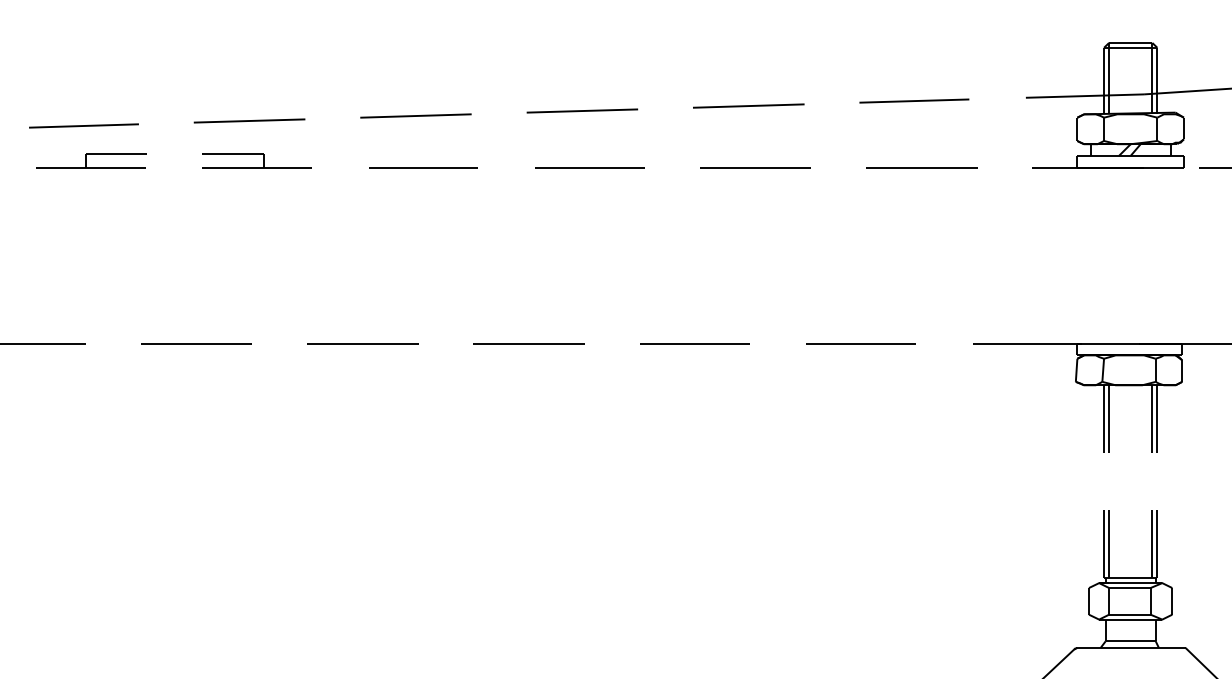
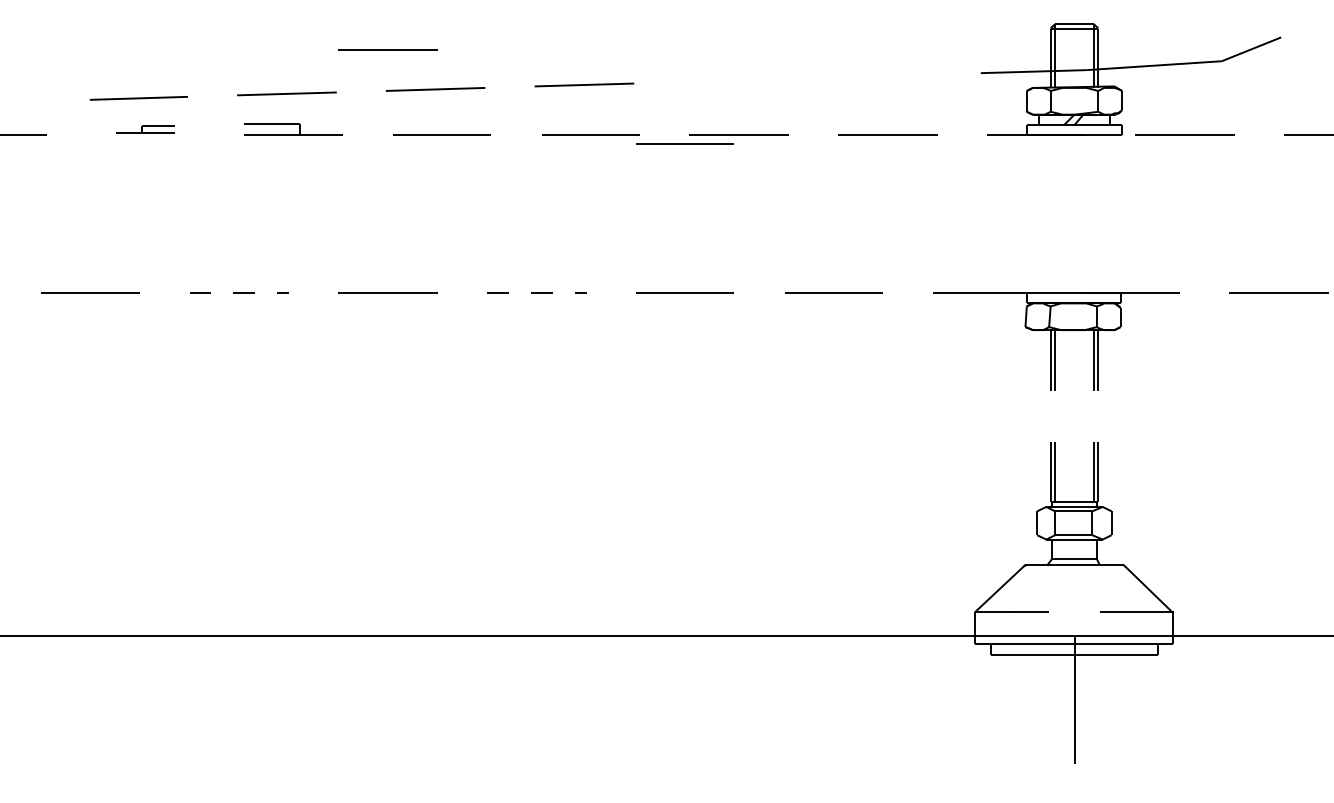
line: (362, 71) -> (387, 49), added
line: (914, 100) -> (881, 75), removed
line: (748, 105) -> (732, 80), removed
part: (91, 160) -> (145, 129), size x0.6
line: (694, 176) -> (684, 143), added
line: (196, 344) -> (239, 293), solid -> dashed
line: (528, 344) -> (536, 293), solid -> dashed

